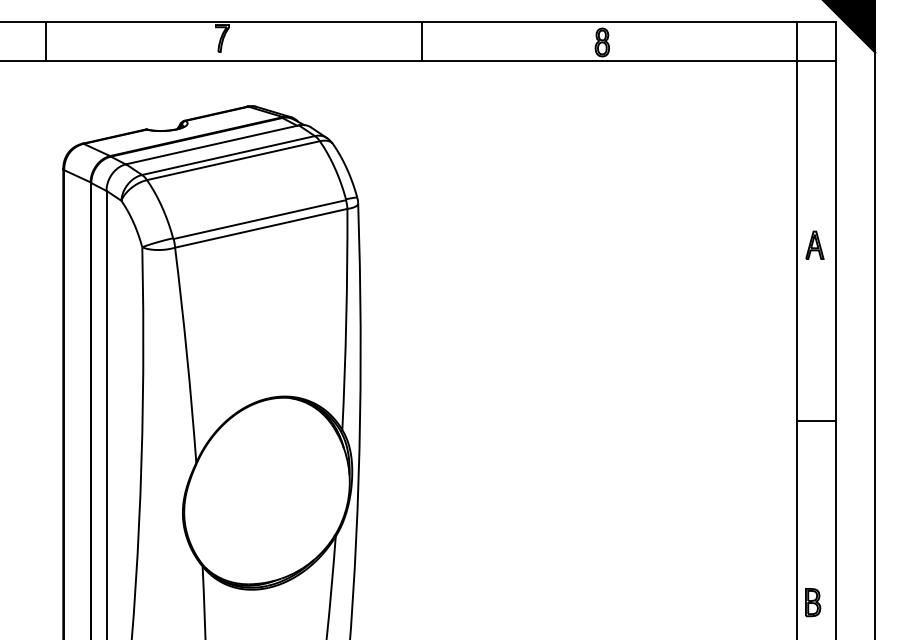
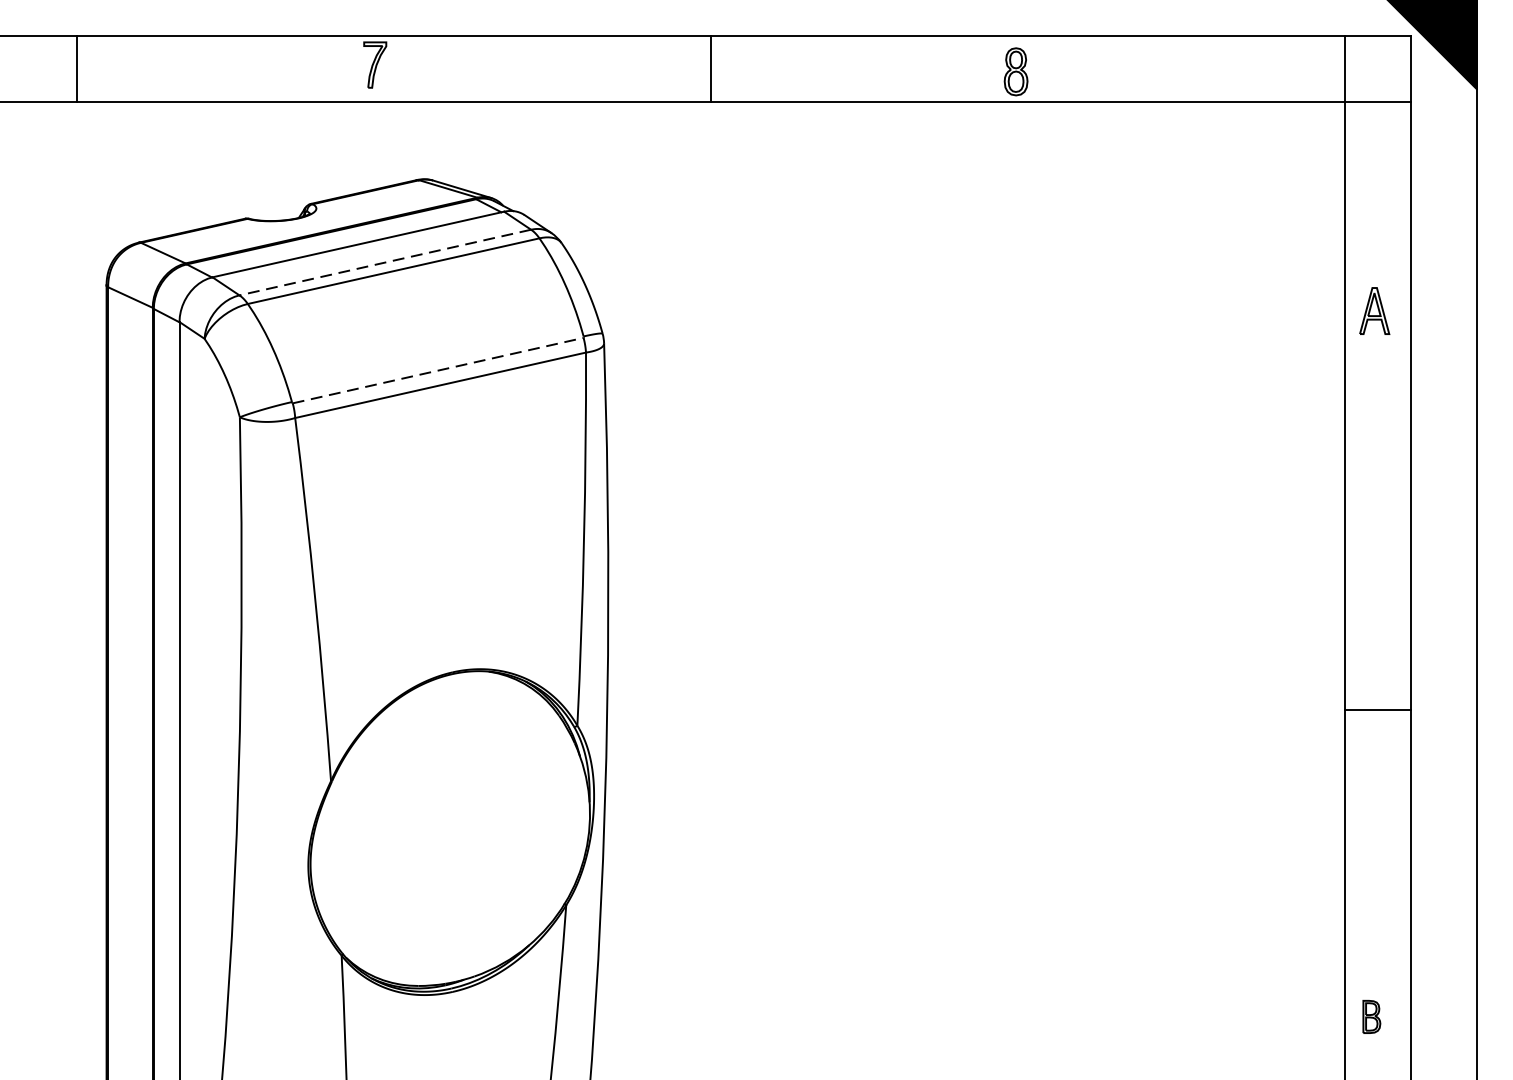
line: (228, 155) -> (385, 262), solid -> dashed
line: (260, 219) -> (439, 370), solid -> dashed
part: (814, 244) -> (1374, 309), moved
part: (813, 602) -> (1372, 1016), size x0.7

